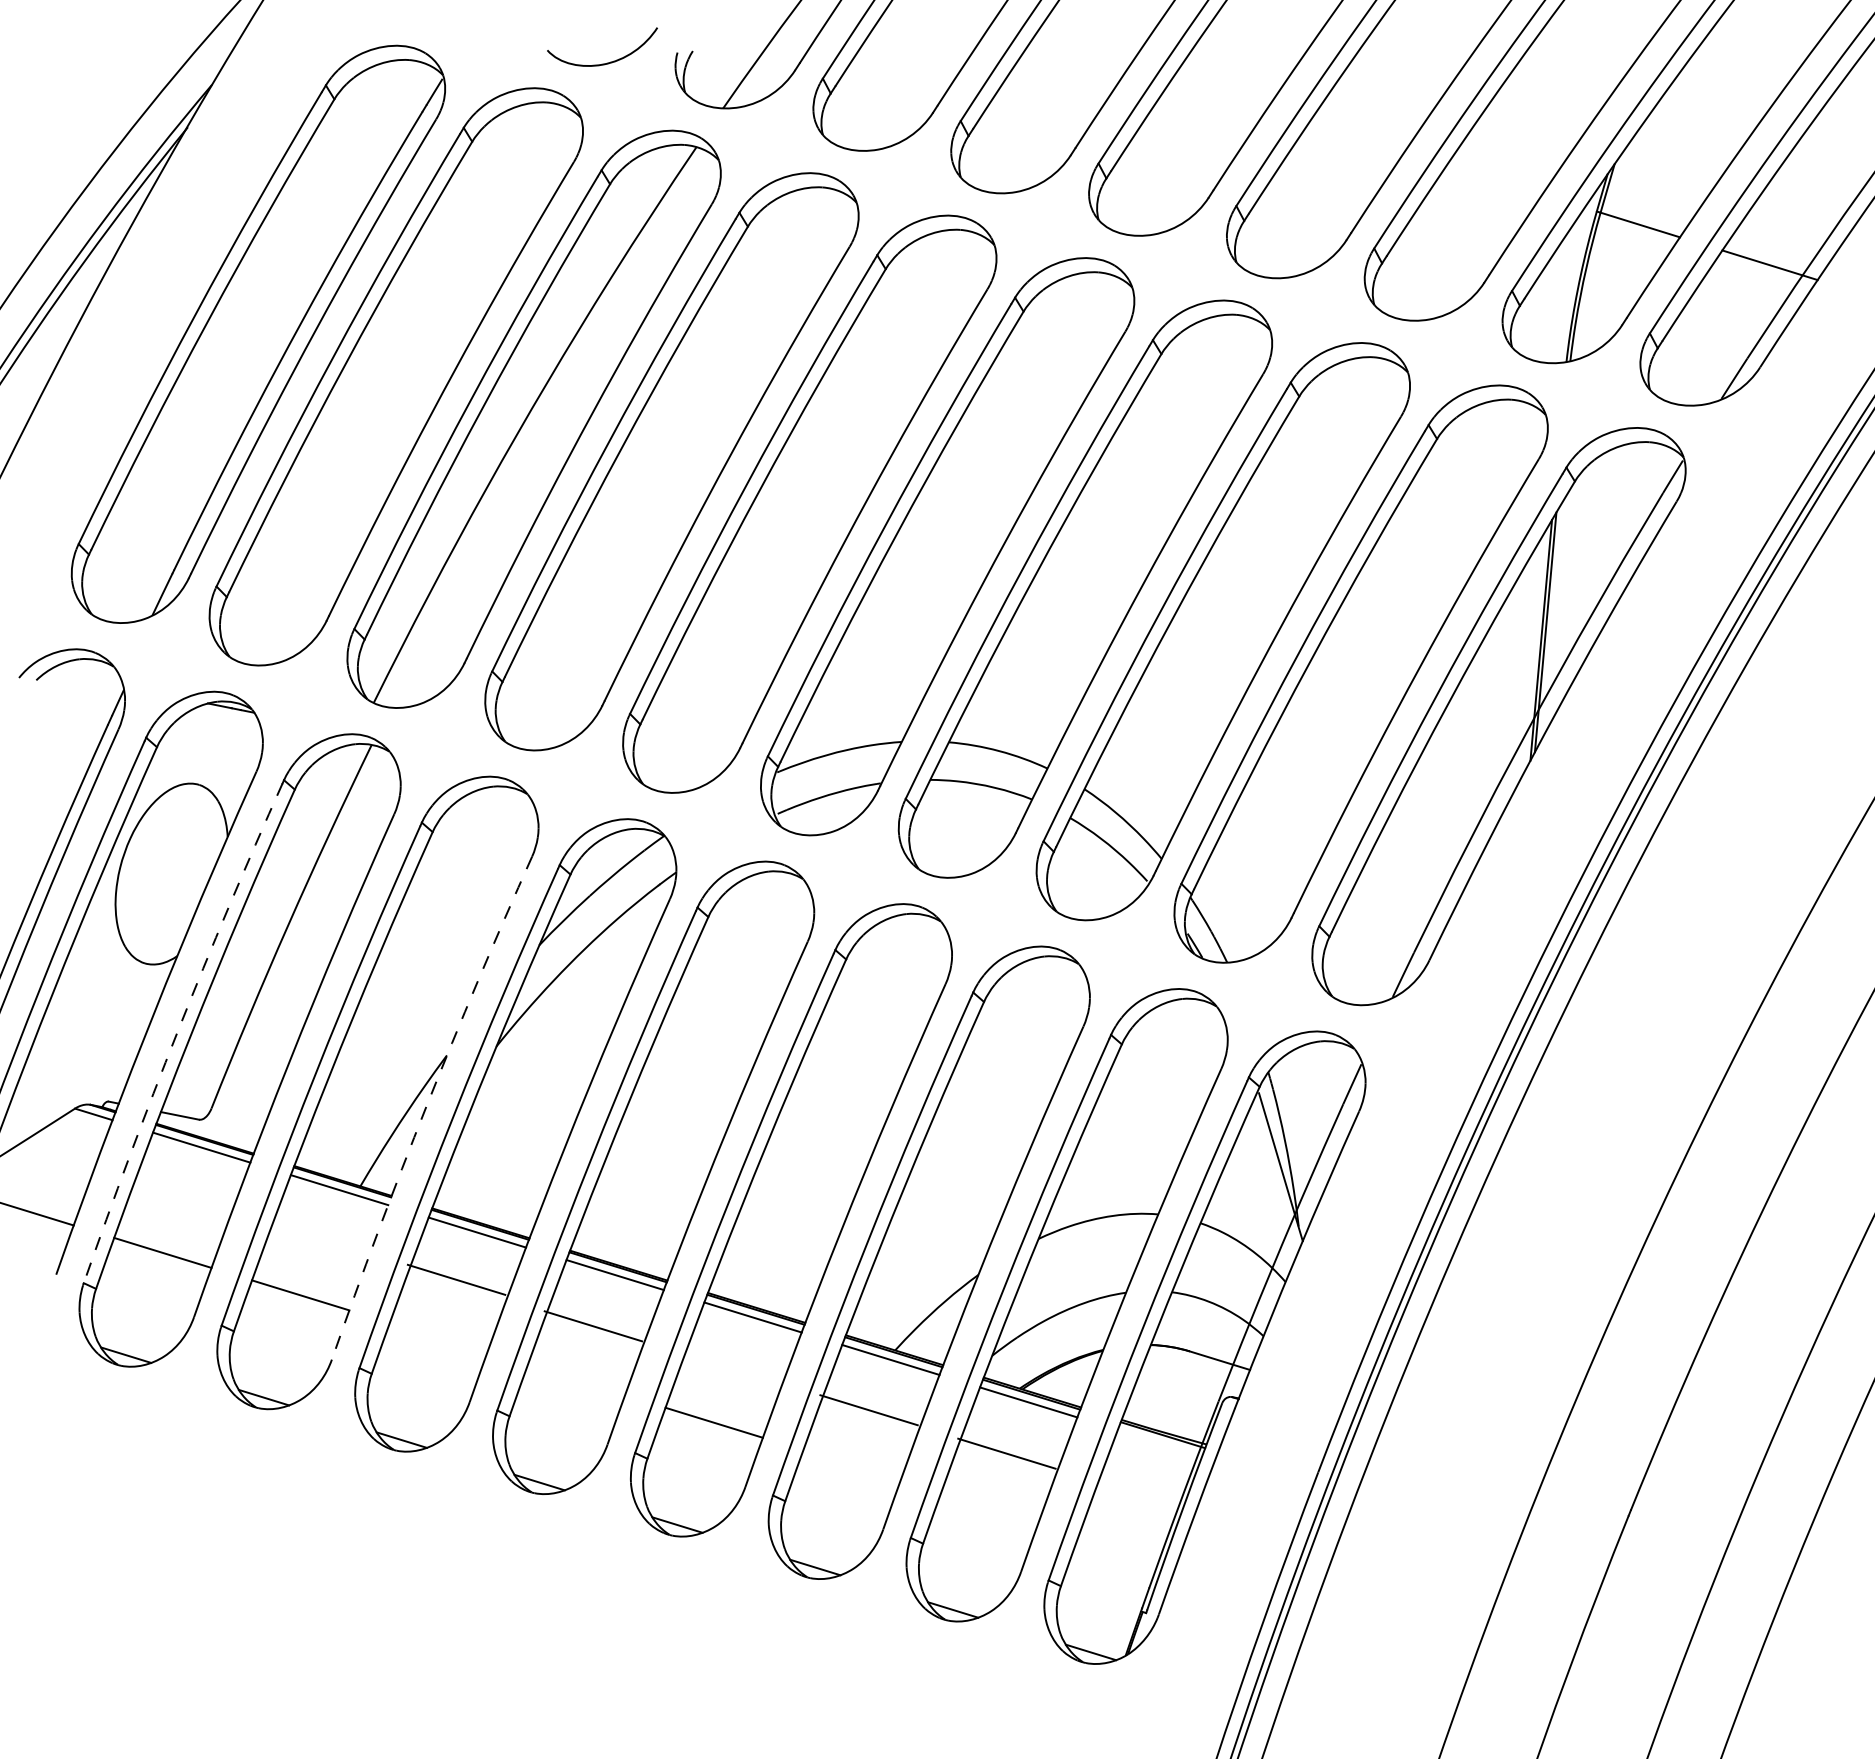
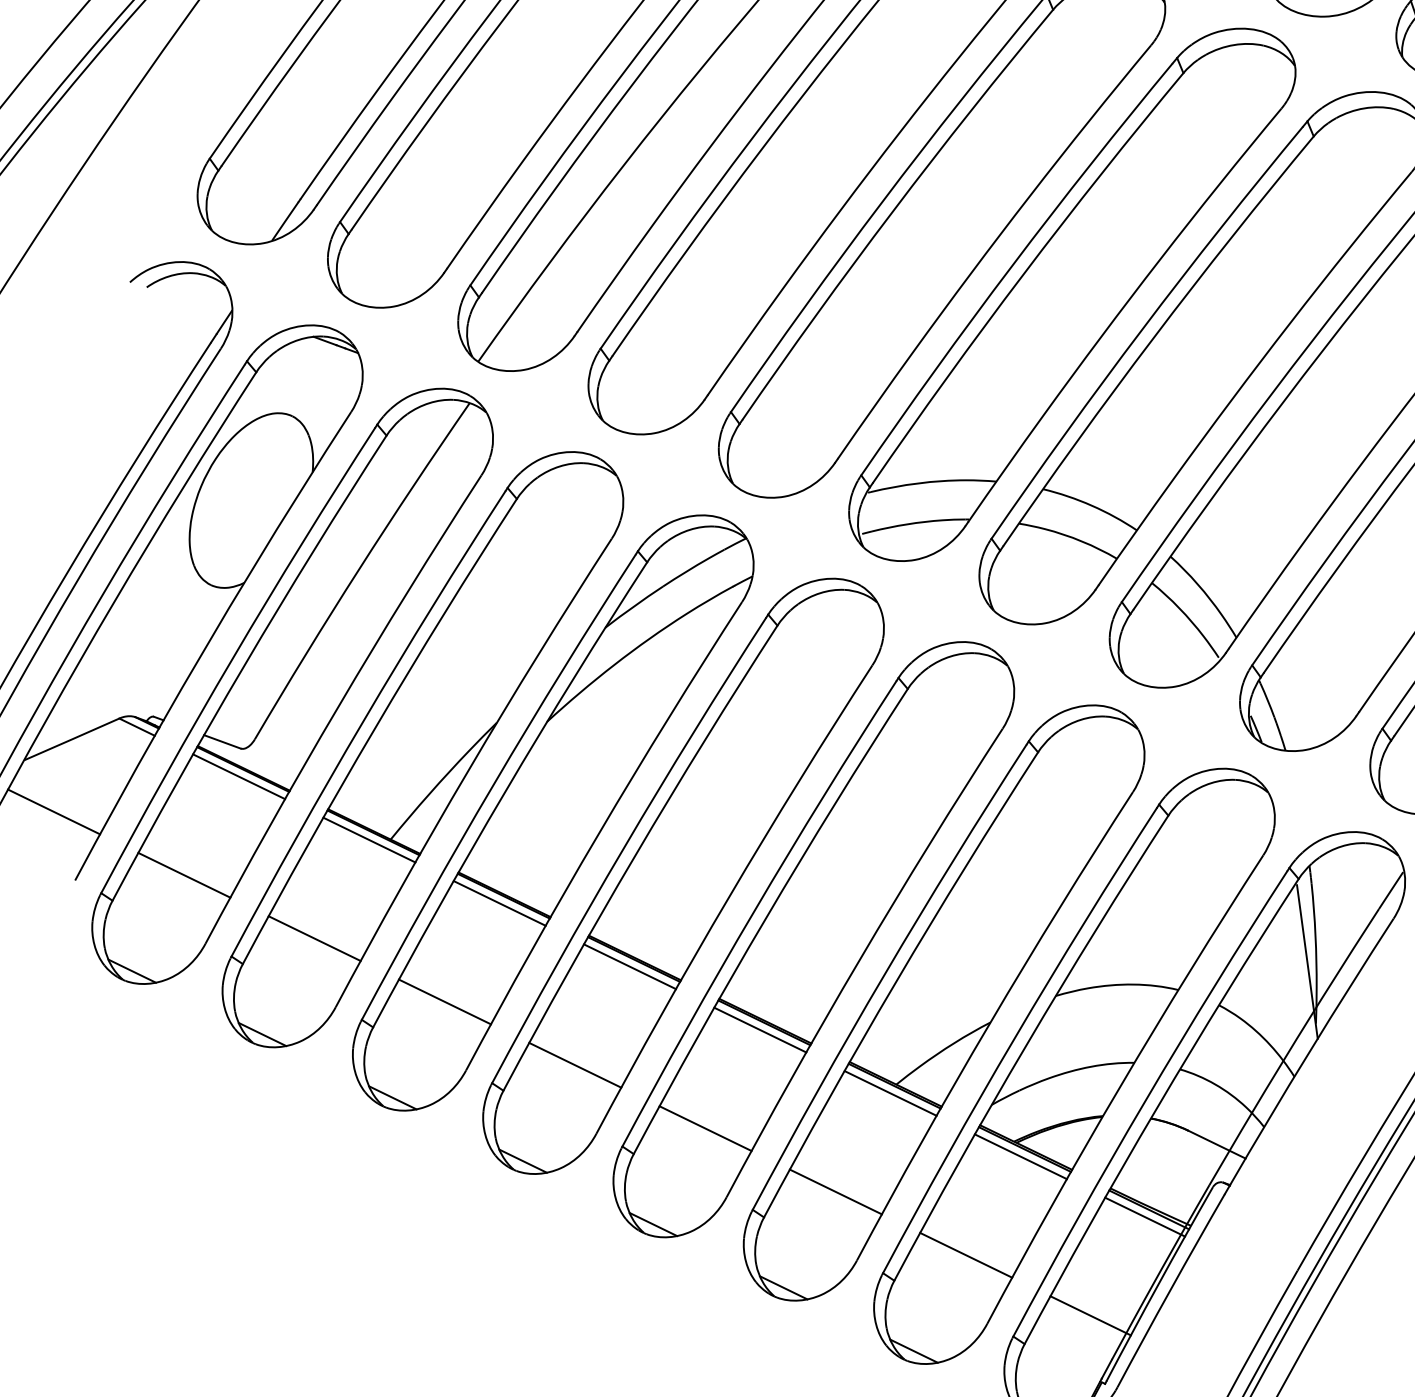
arc: (177, 1031) -> (232, 657), dashed -> solid
arc: (426, 1106) -> (468, 770), dashed -> solid
line: (456, 1279) -> (444, 1001), moved
line: (593, 1326) -> (575, 1065), moved
line: (868, 1410) -> (835, 1192), moved
line: (1159, 1442) -> (1144, 1216), added
line: (1006, 1453) -> (965, 1255), moved
line: (1121, 1548) -> (1090, 1316), added

